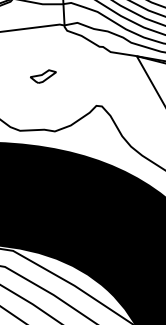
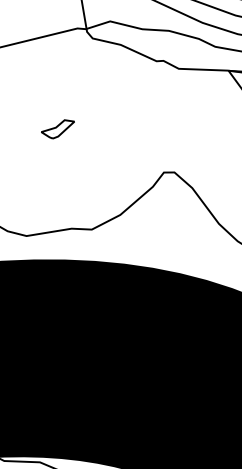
part: (43, 76) -> (58, 129), size x0.7

